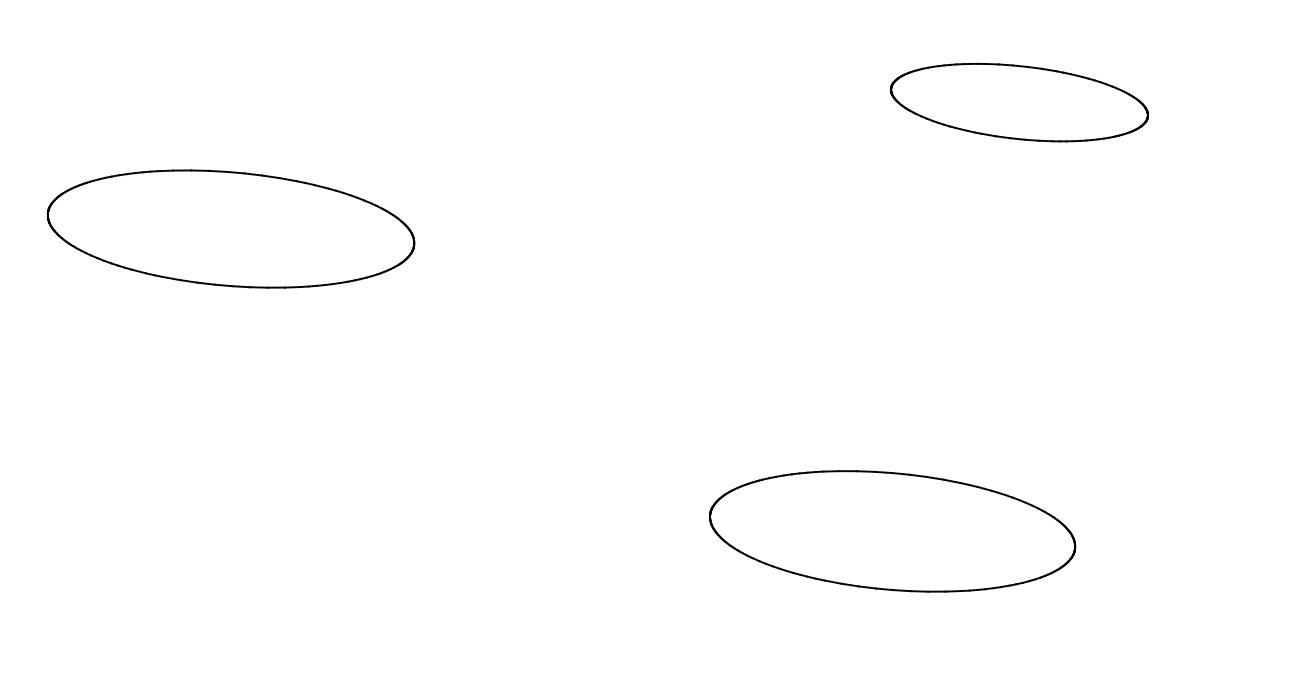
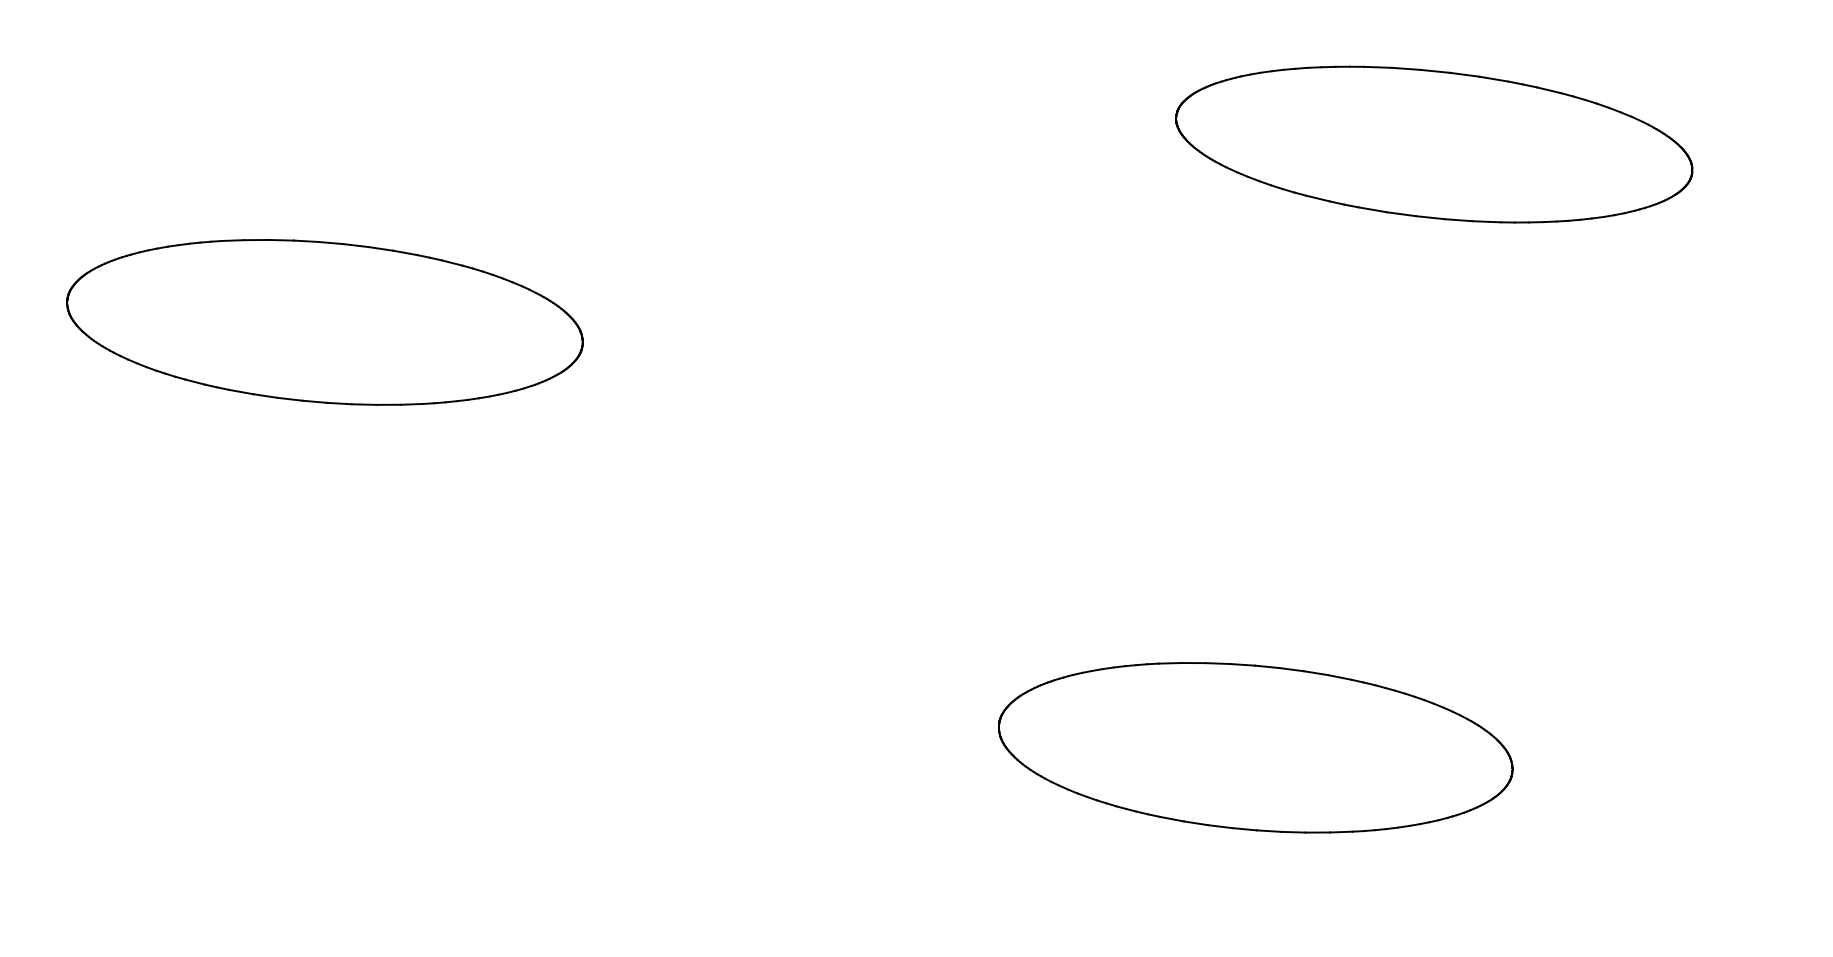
part: (1019, 102) -> (1434, 144), size x1.43

